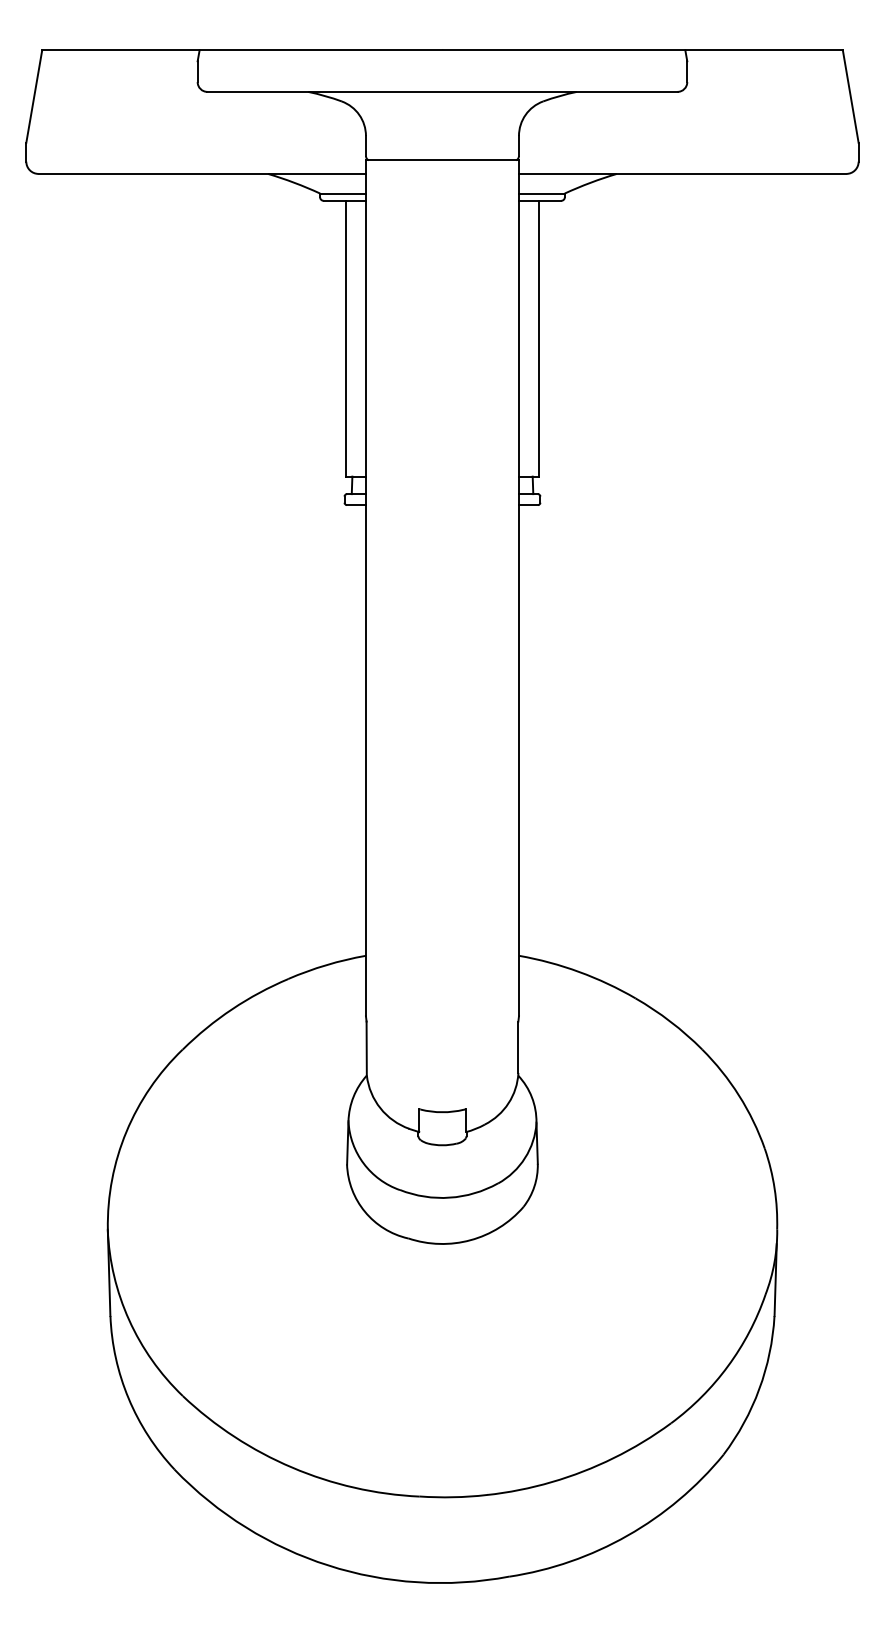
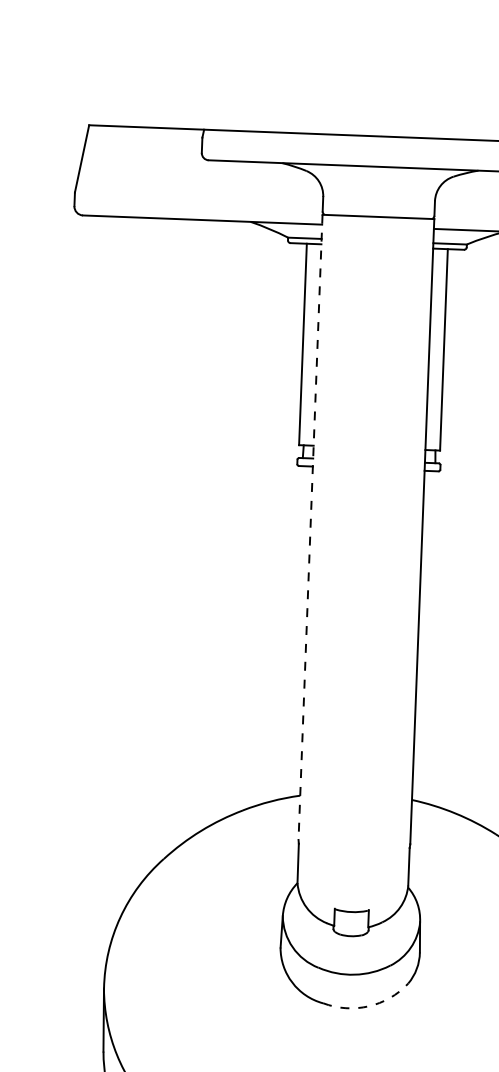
line: (365, 588) -> (310, 527), solid -> dashed
arc: (470, 1240) -> (368, 1006), solid -> dashed

